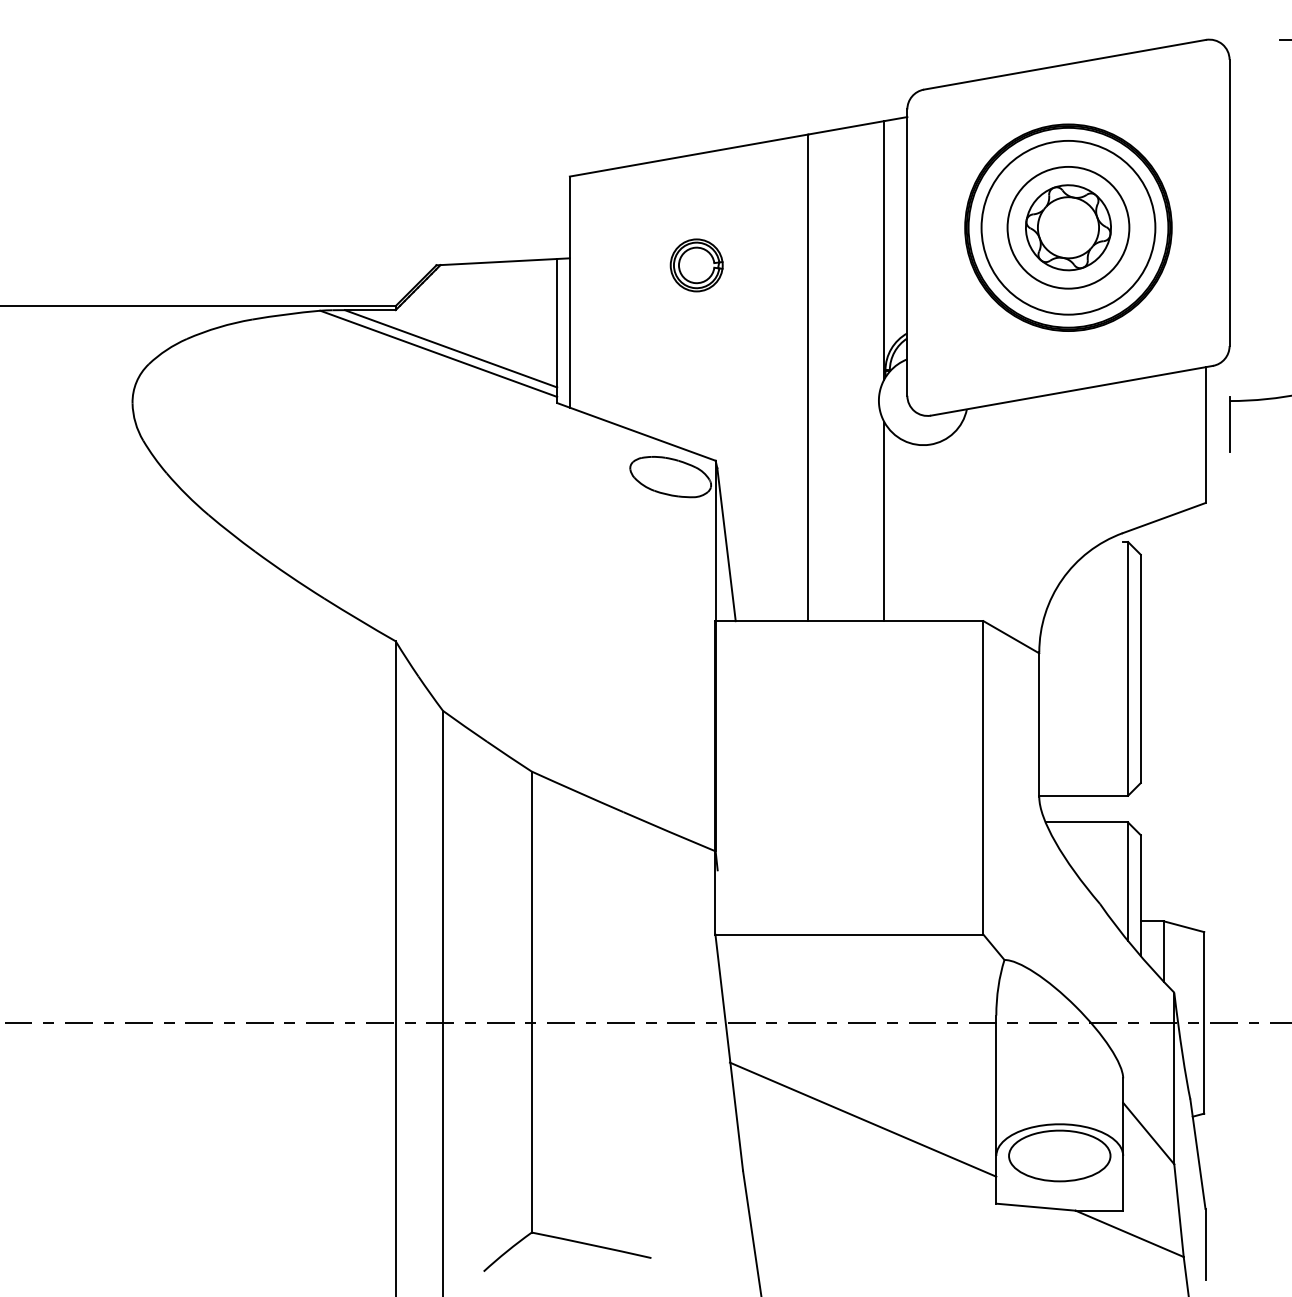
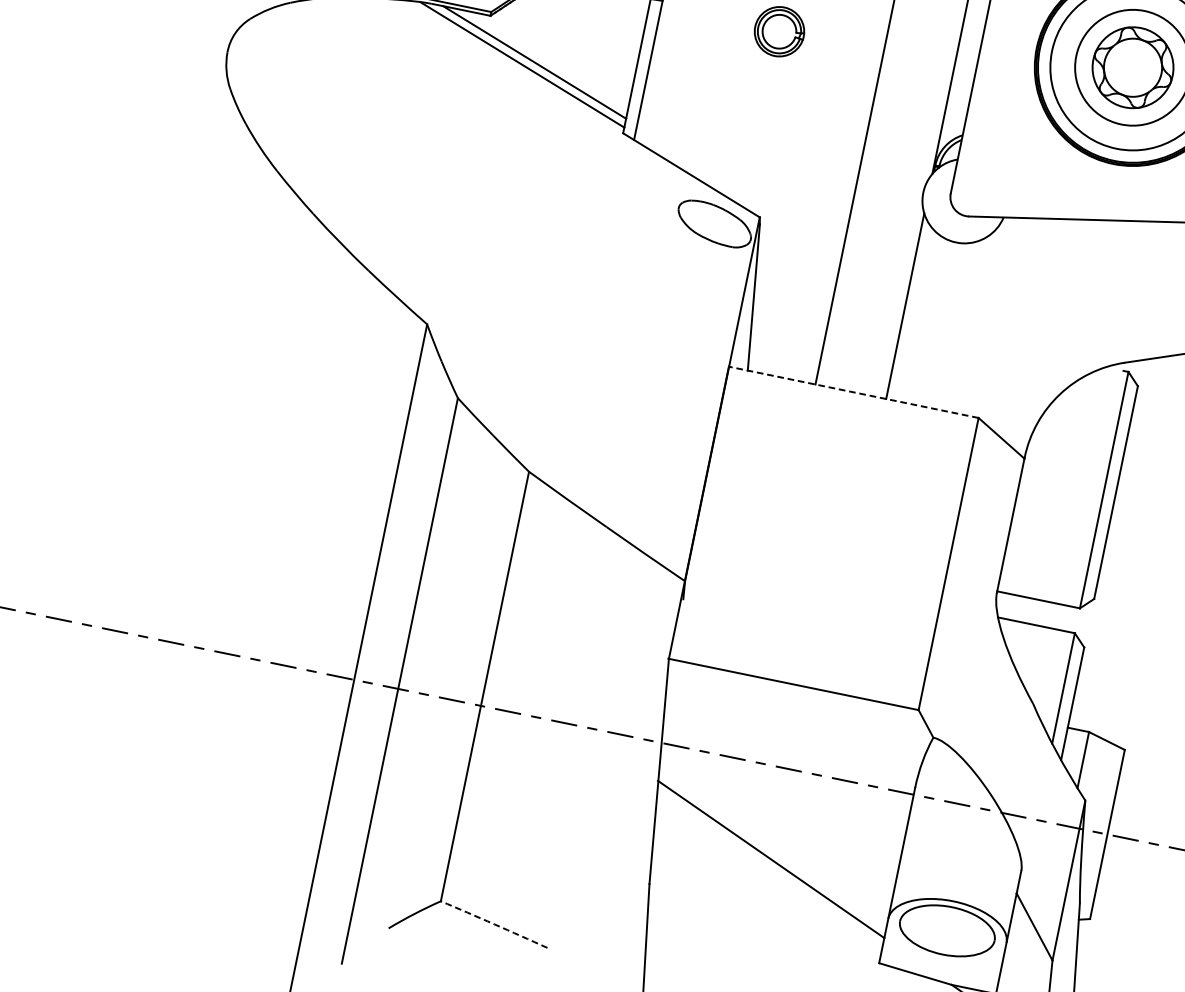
line: (848, 621) -> (852, 392), solid -> dashed
arc: (591, 1244) -> (494, 923), solid -> dashed

